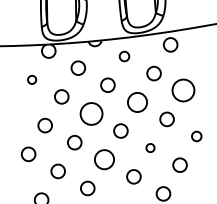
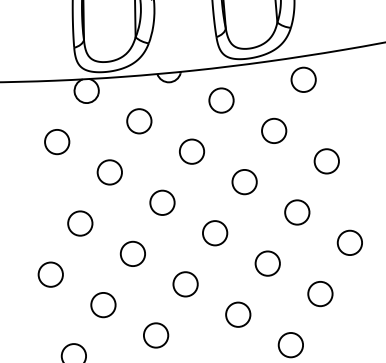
circle: (124, 56) -> (221, 100), size x1.43
circle: (31, 79) -> (55, 141), size x1.67
circle: (183, 90) -> (326, 161), size x0.62
circle: (137, 101) -> (244, 180), size x0.71
circle: (90, 113) -> (160, 201), size x0.62
circle: (196, 136) -> (349, 242), size x1.43
circle: (150, 147) -> (267, 262), size x1.67
circle: (103, 159) -> (184, 283), size x0.71

